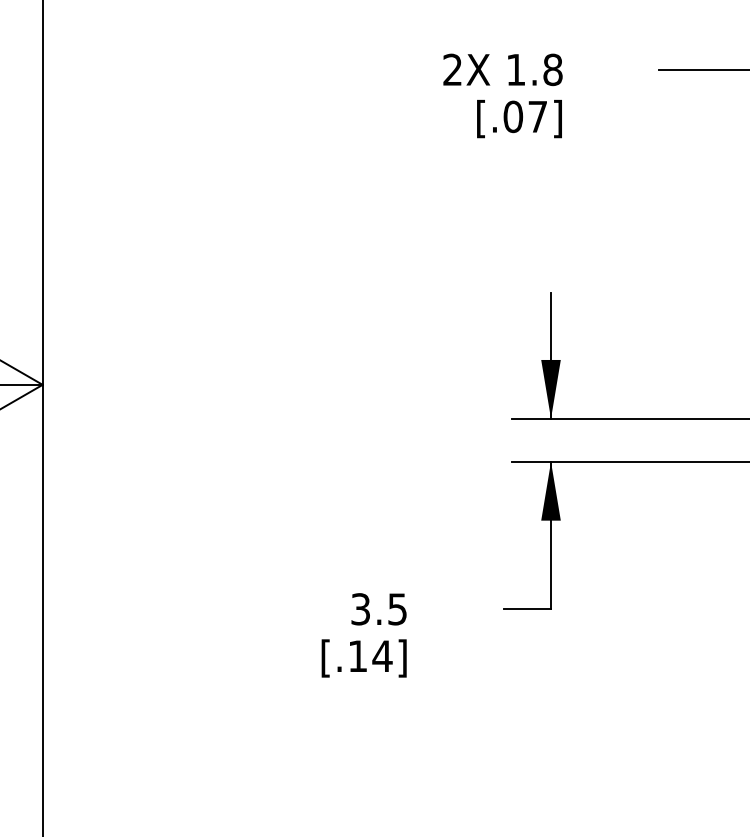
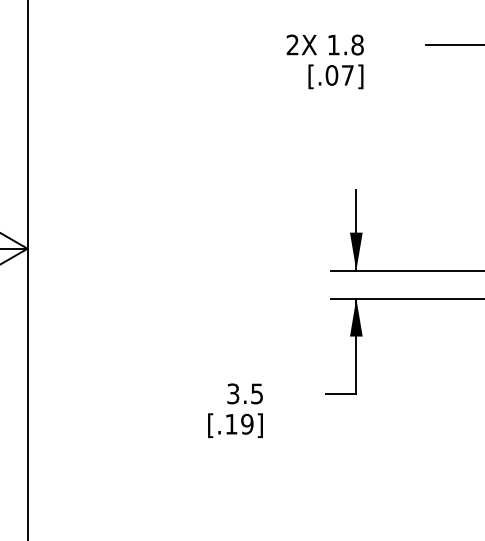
text: (381, 655) -> (246, 423), [.14] -> [.19]

